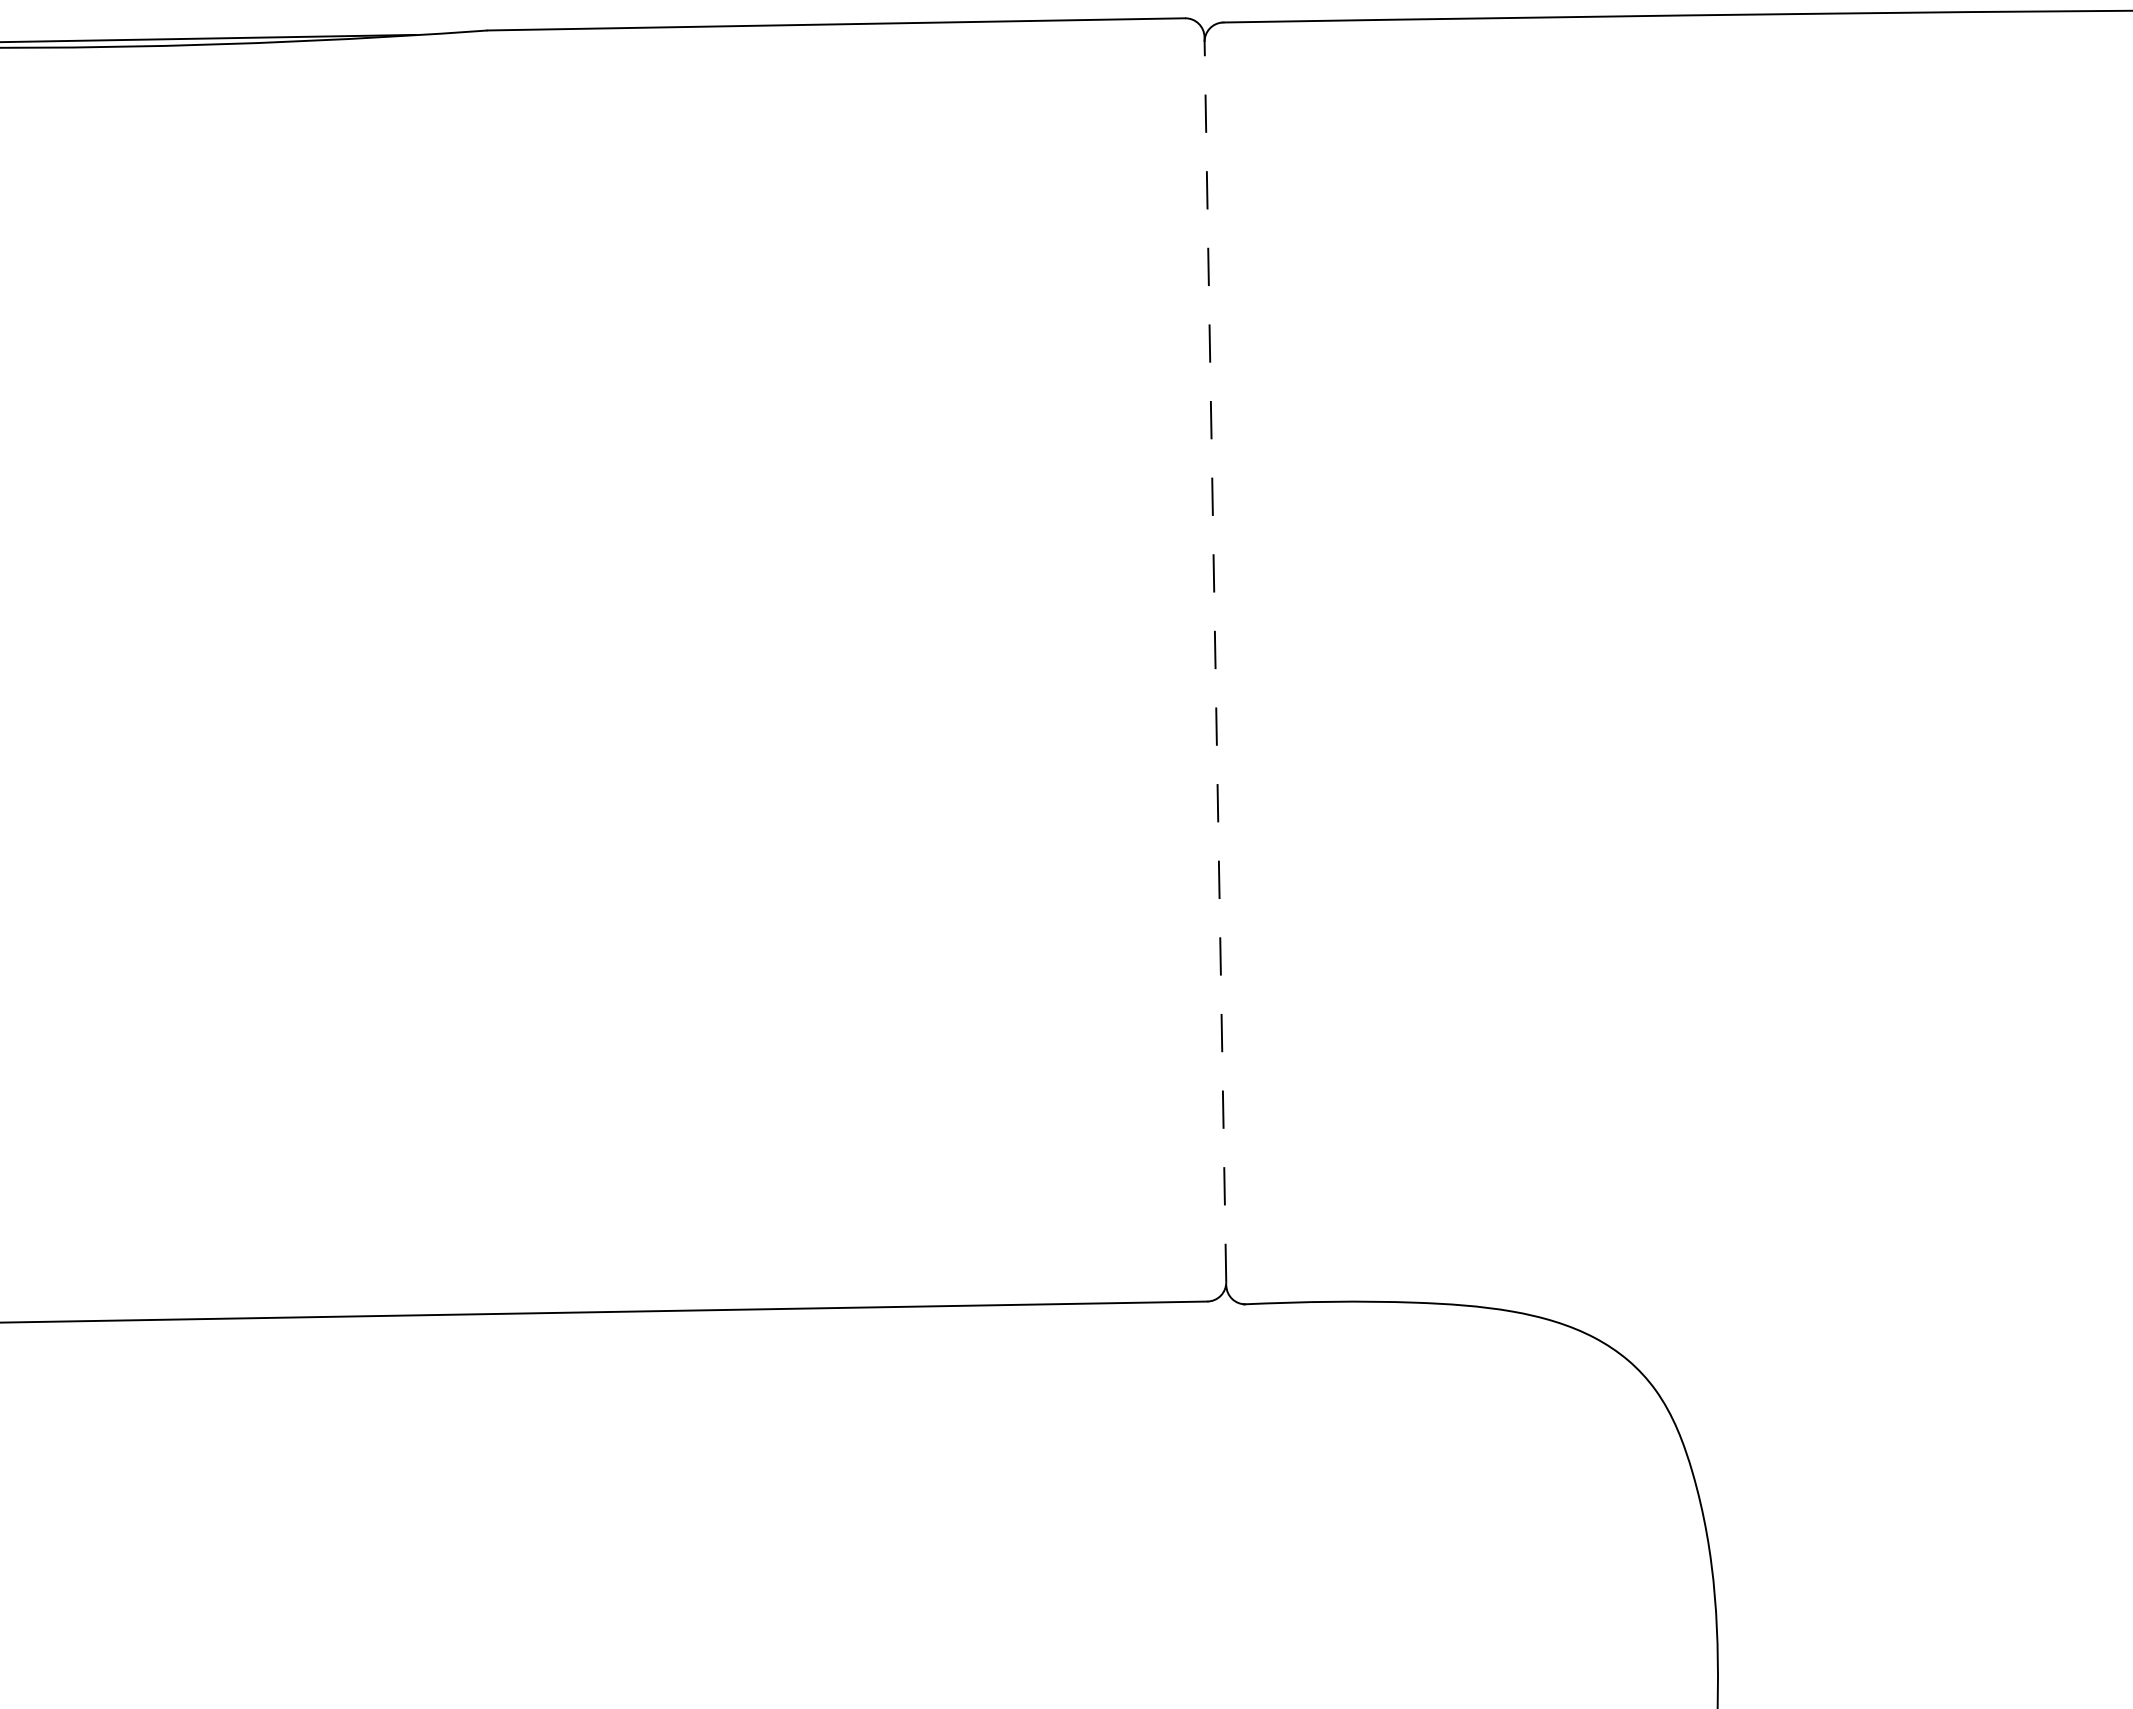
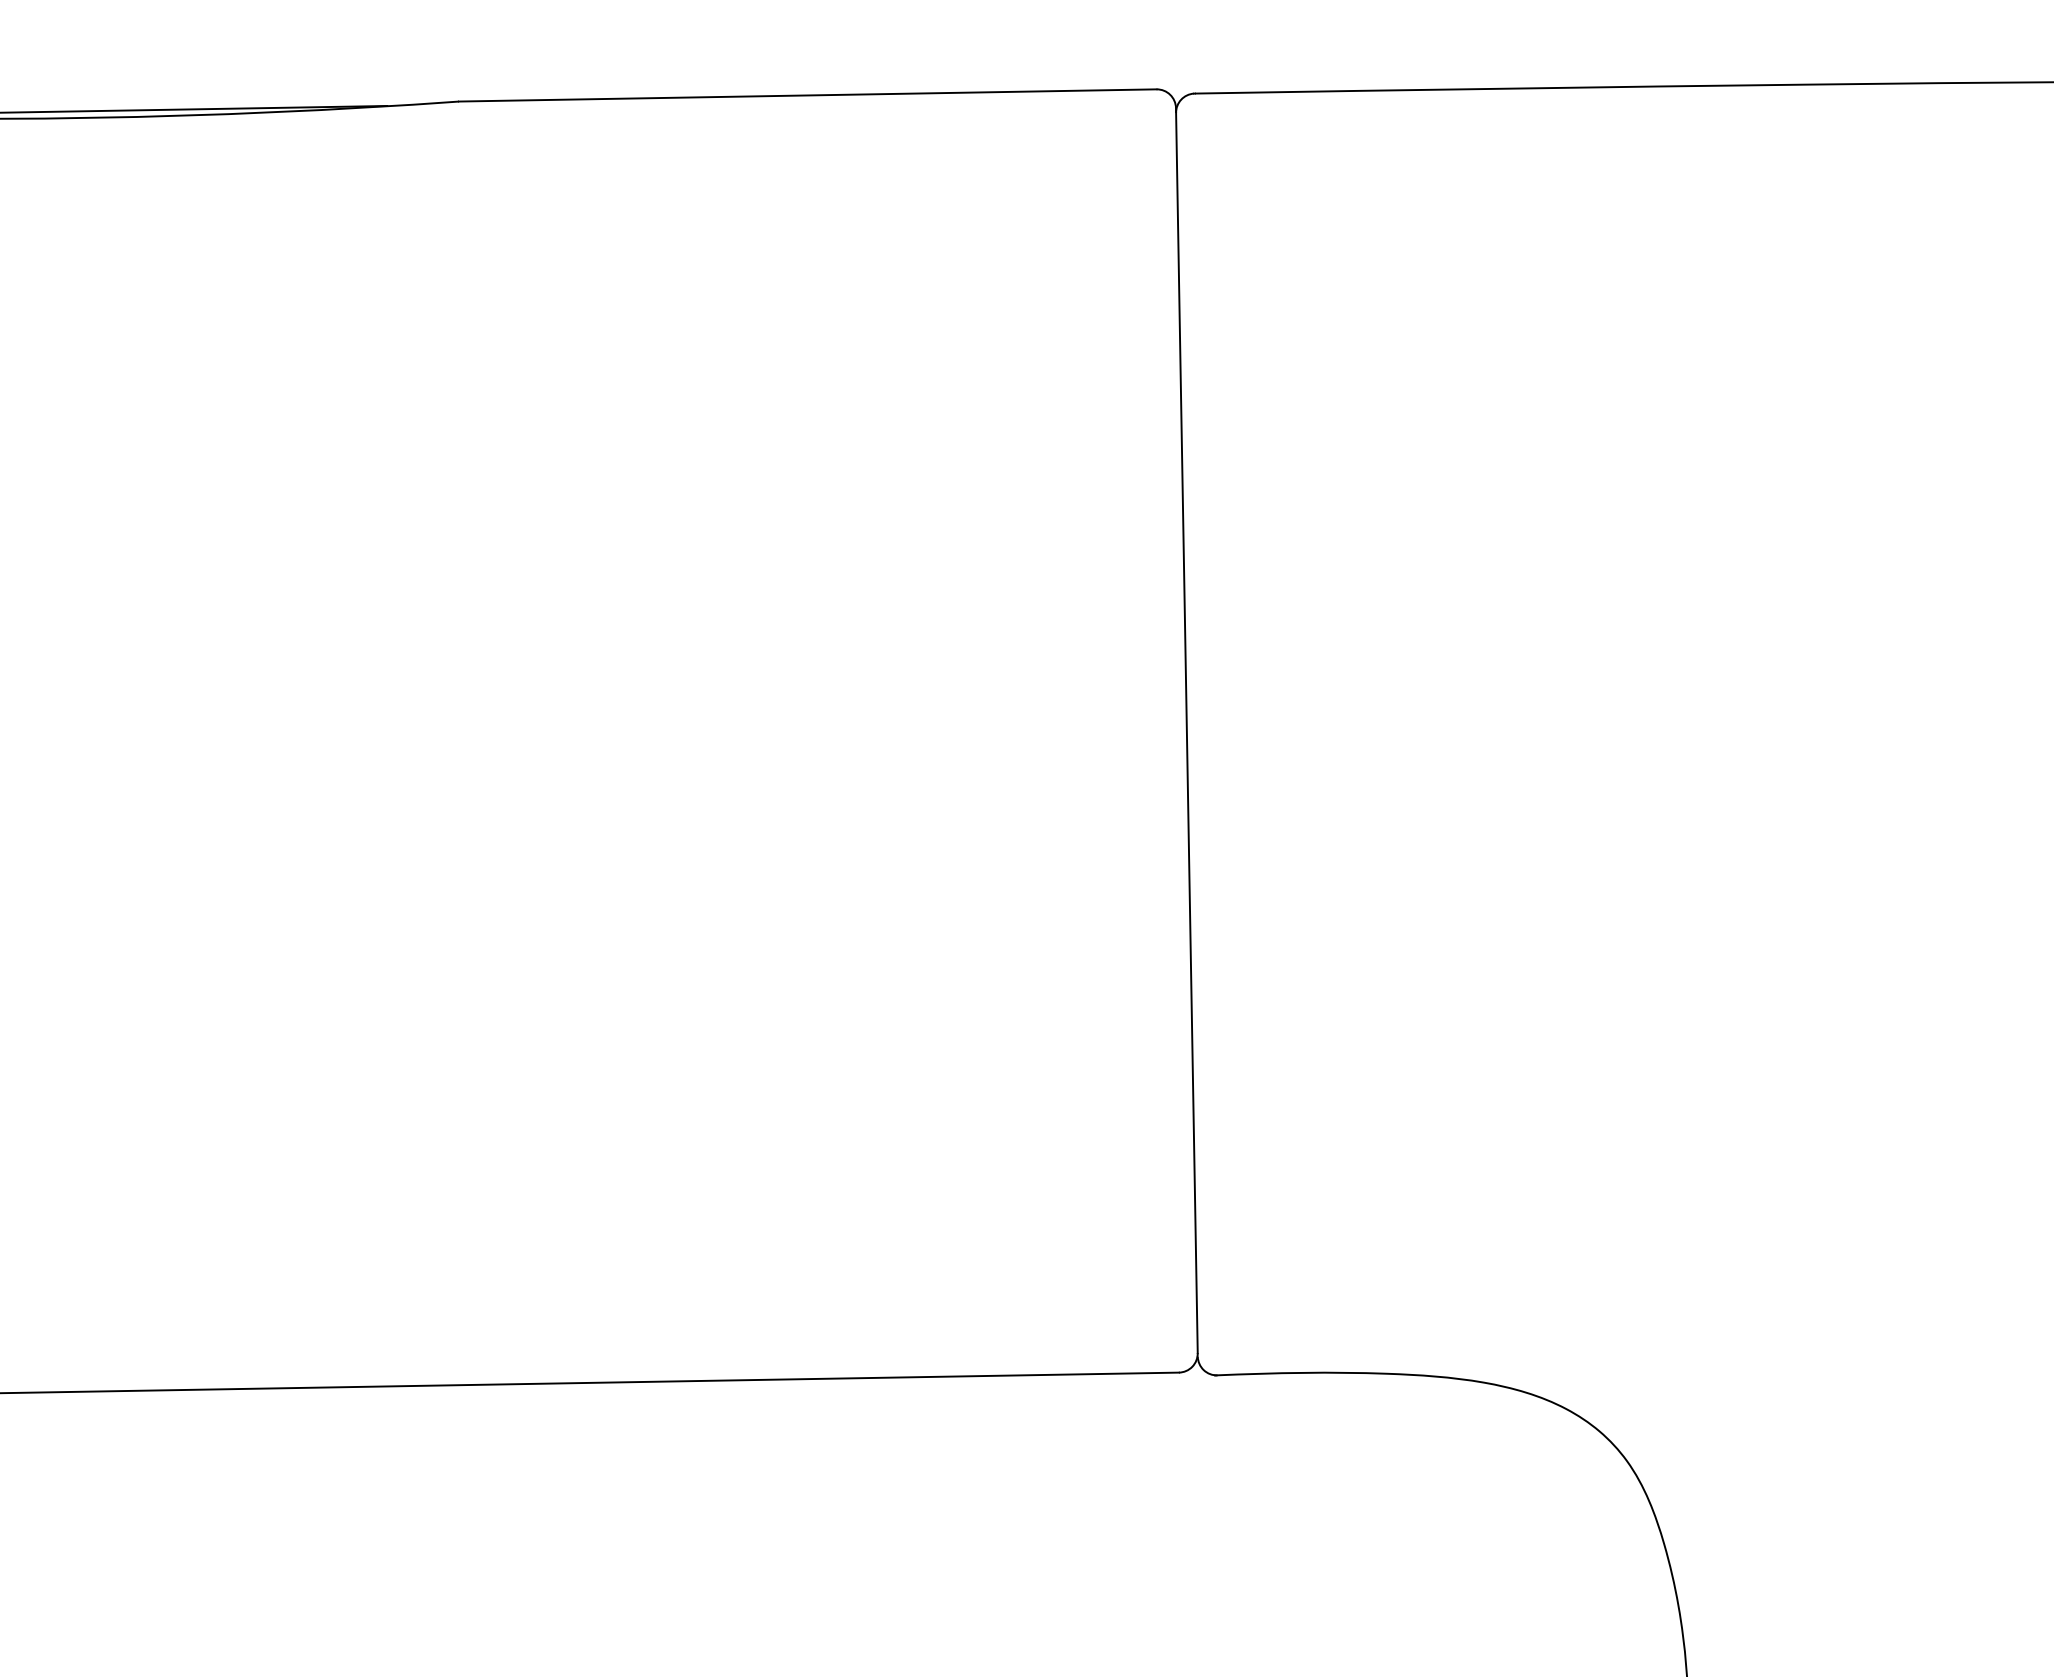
line: (1215, 659) -> (1186, 730), dashed -> solid

